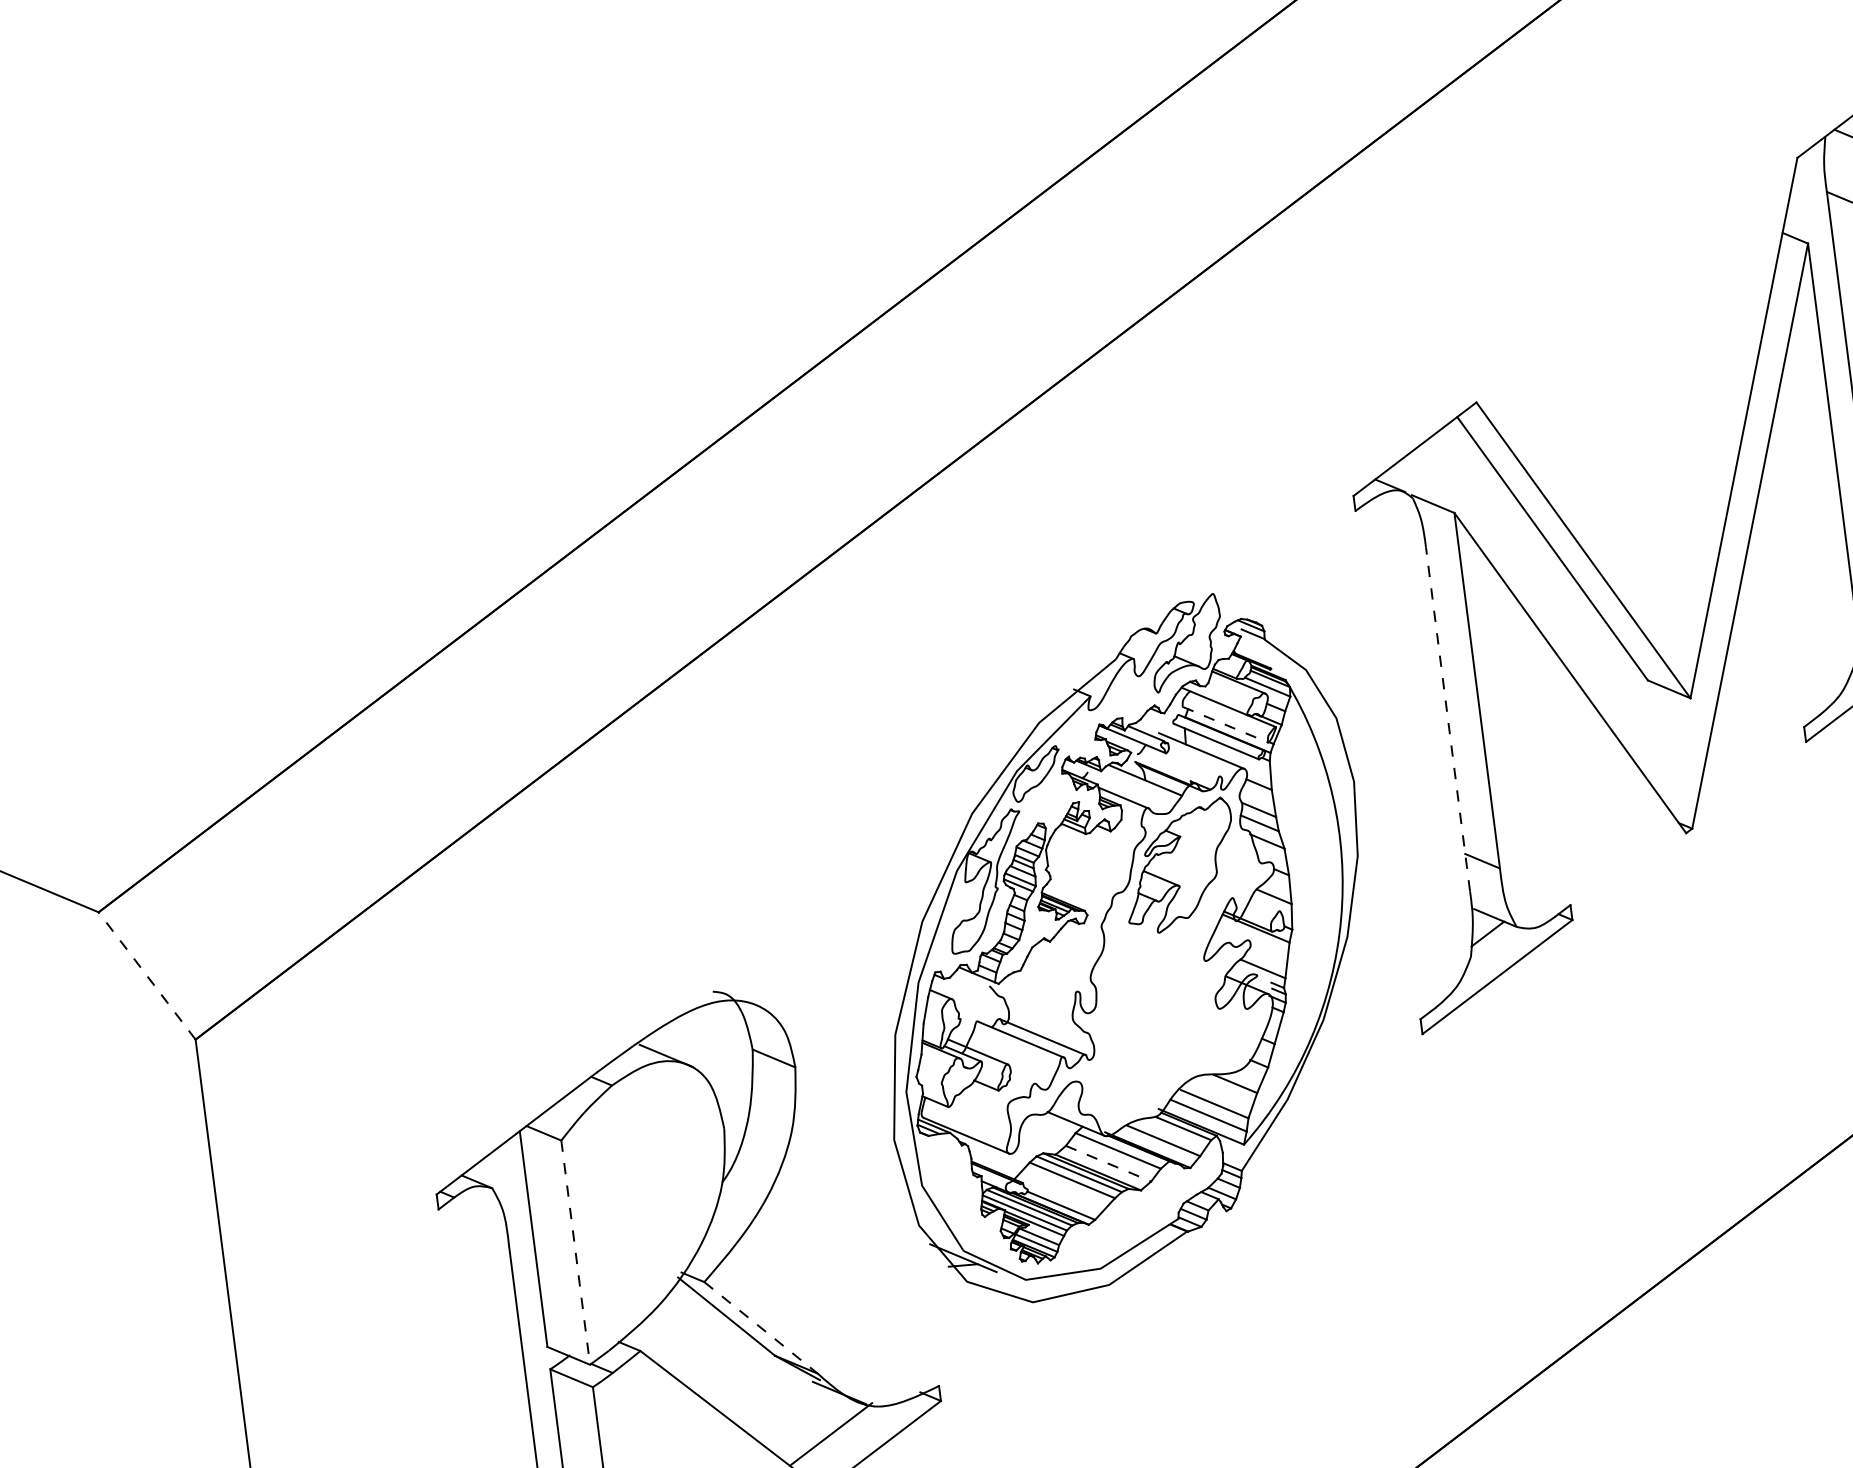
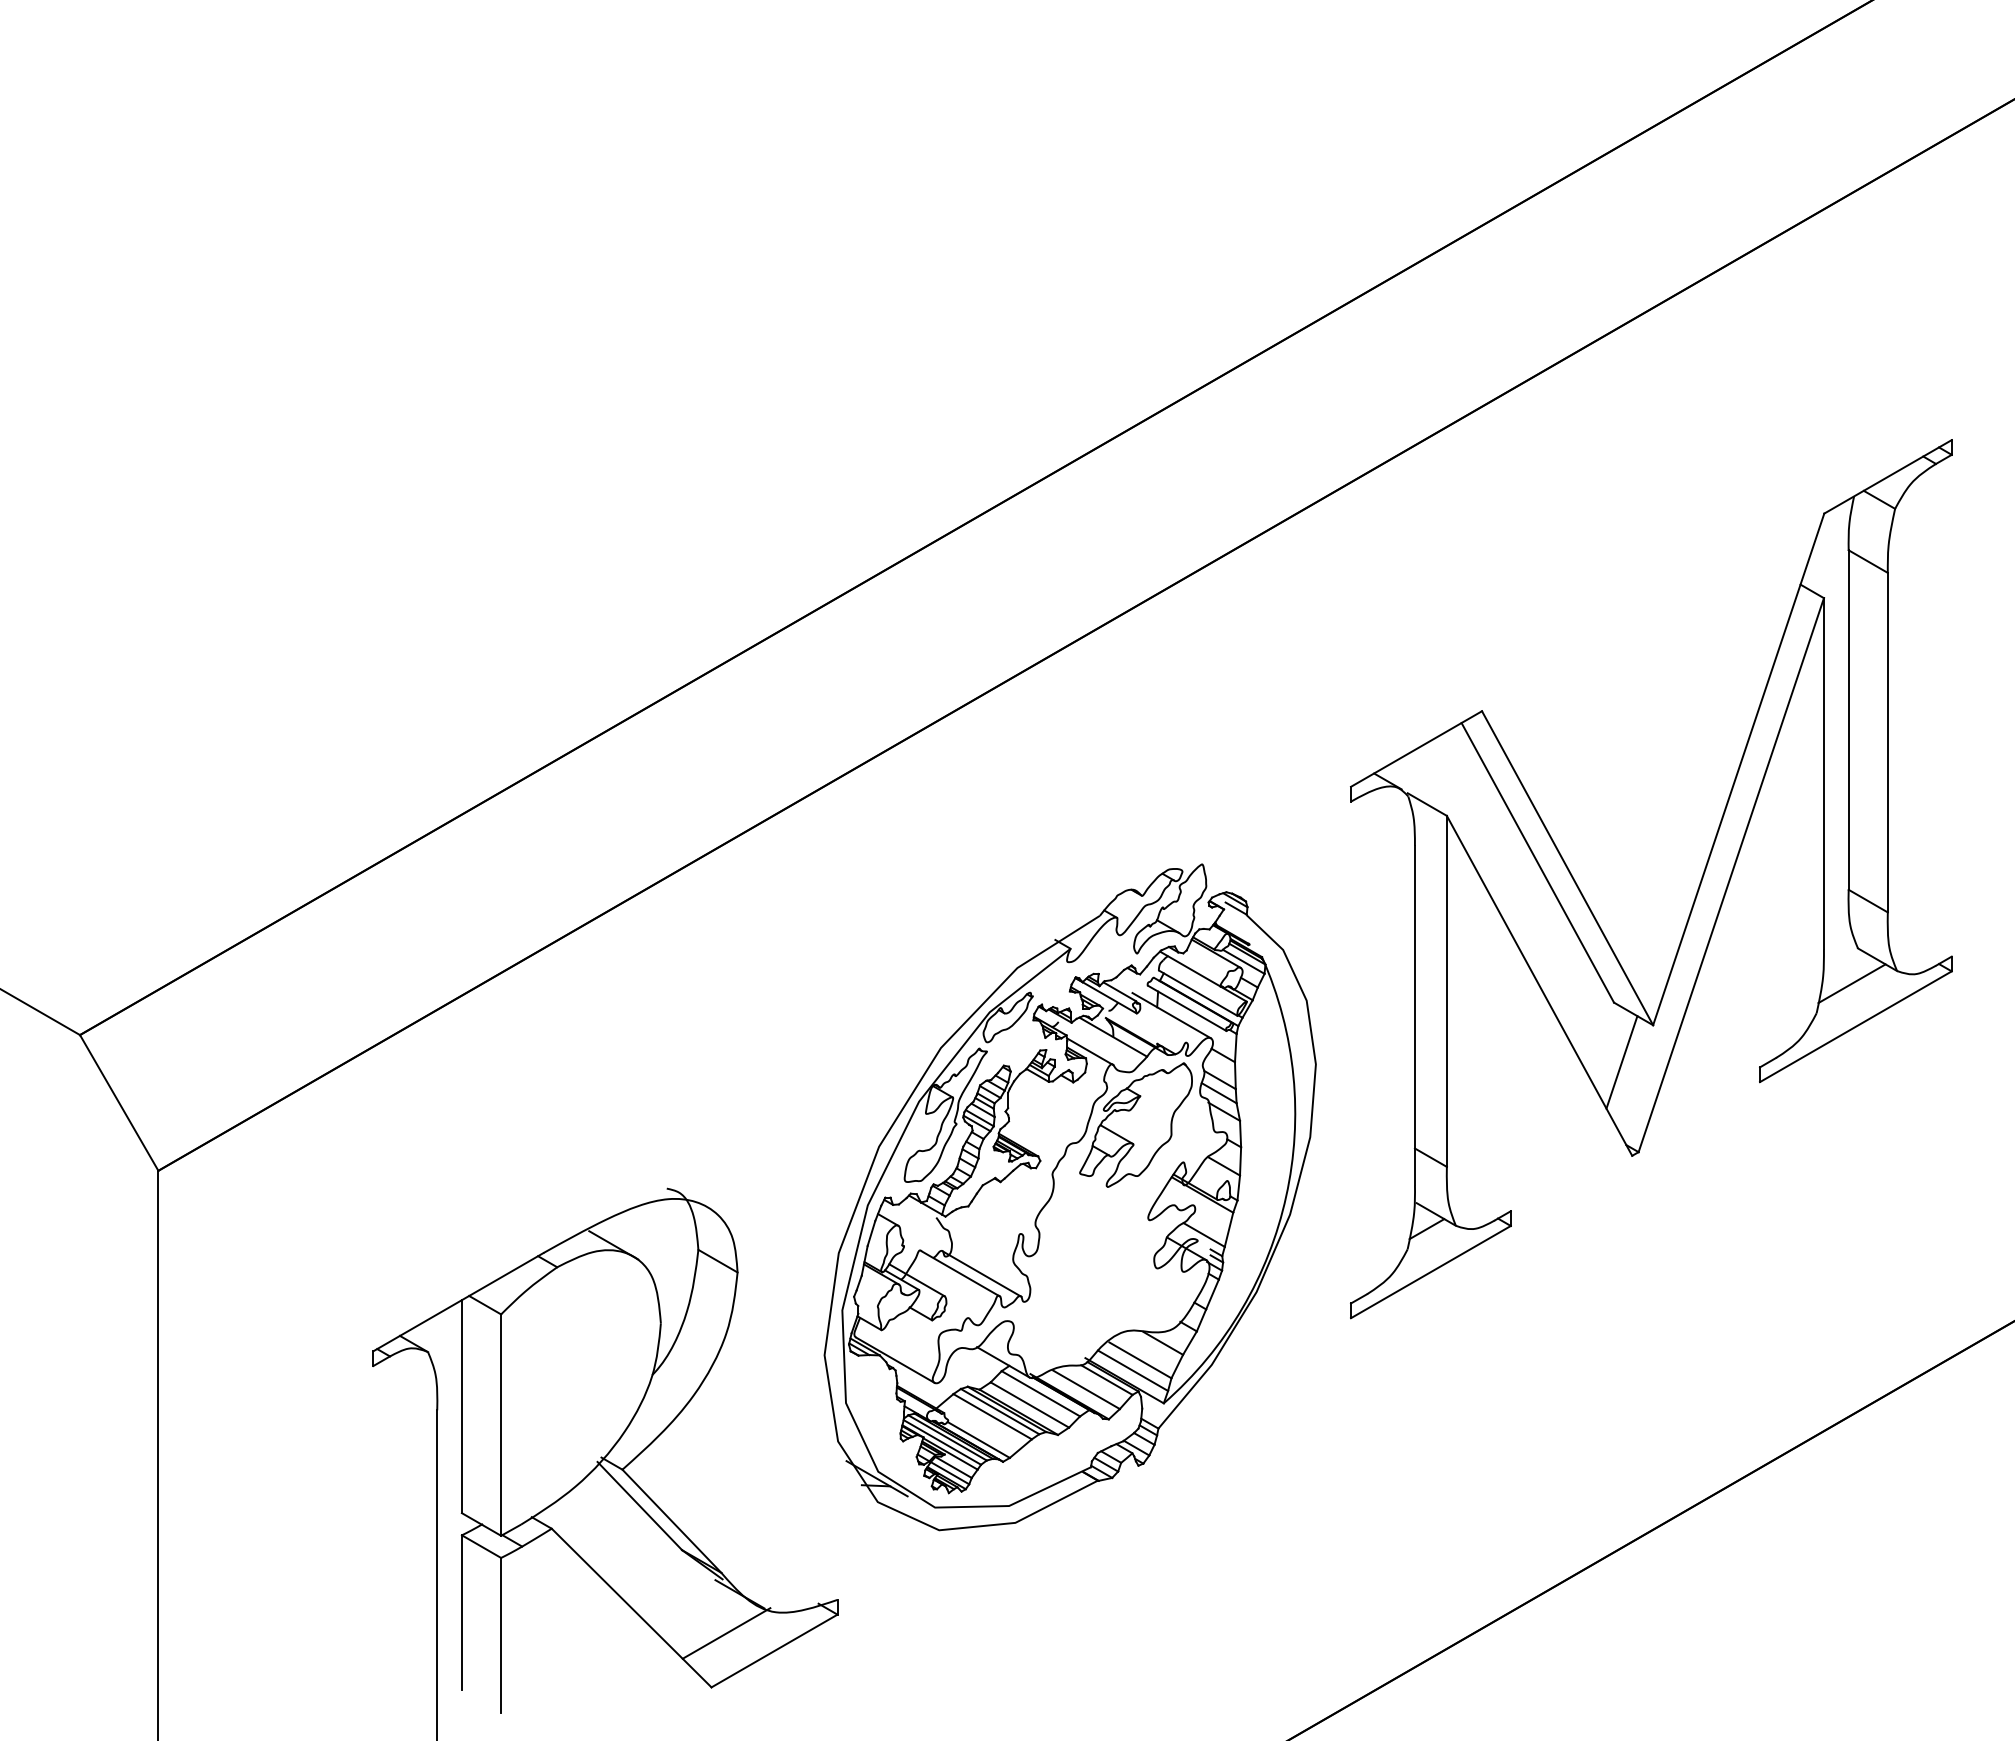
line: (1447, 719) -> (1414, 1015), dashed -> solid
line: (1225, 725) -> (1198, 993), dashed -> solid
line: (1663, 740) -> (1621, 1062), added
line: (146, 975) -> (118, 1102), dashed -> solid
line: (1109, 1164) -> (1030, 1405), dashed -> solid
line: (576, 1253) -> (501, 1425), dashed -> solid
line: (761, 1328) -> (672, 1521), dashed -> solid

